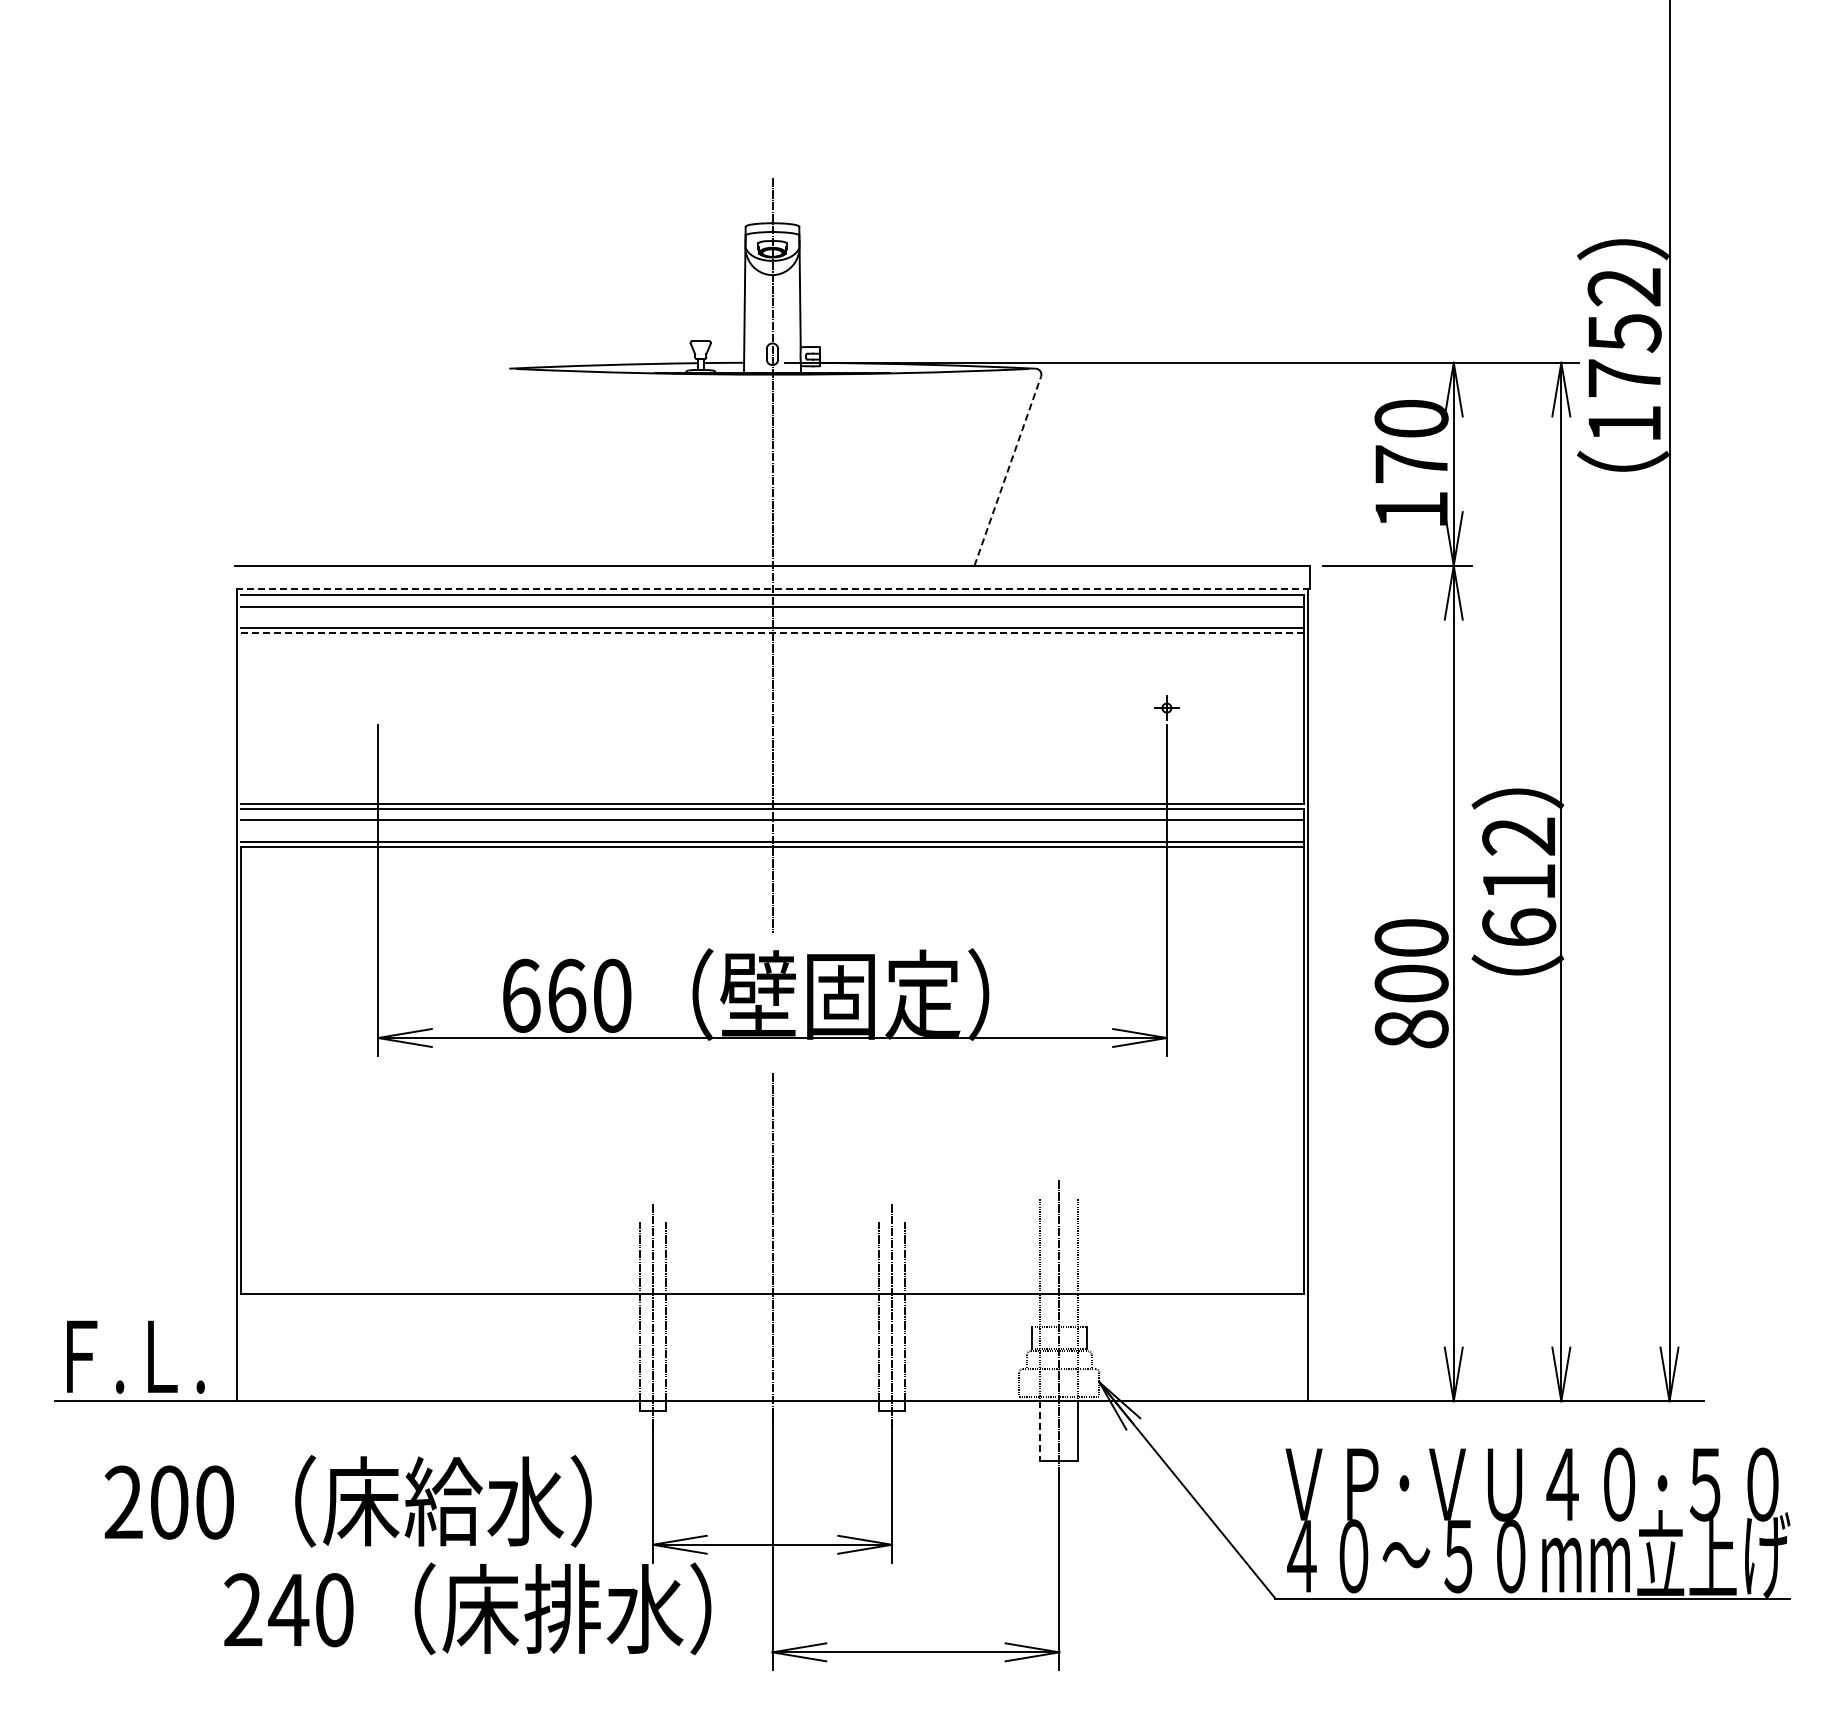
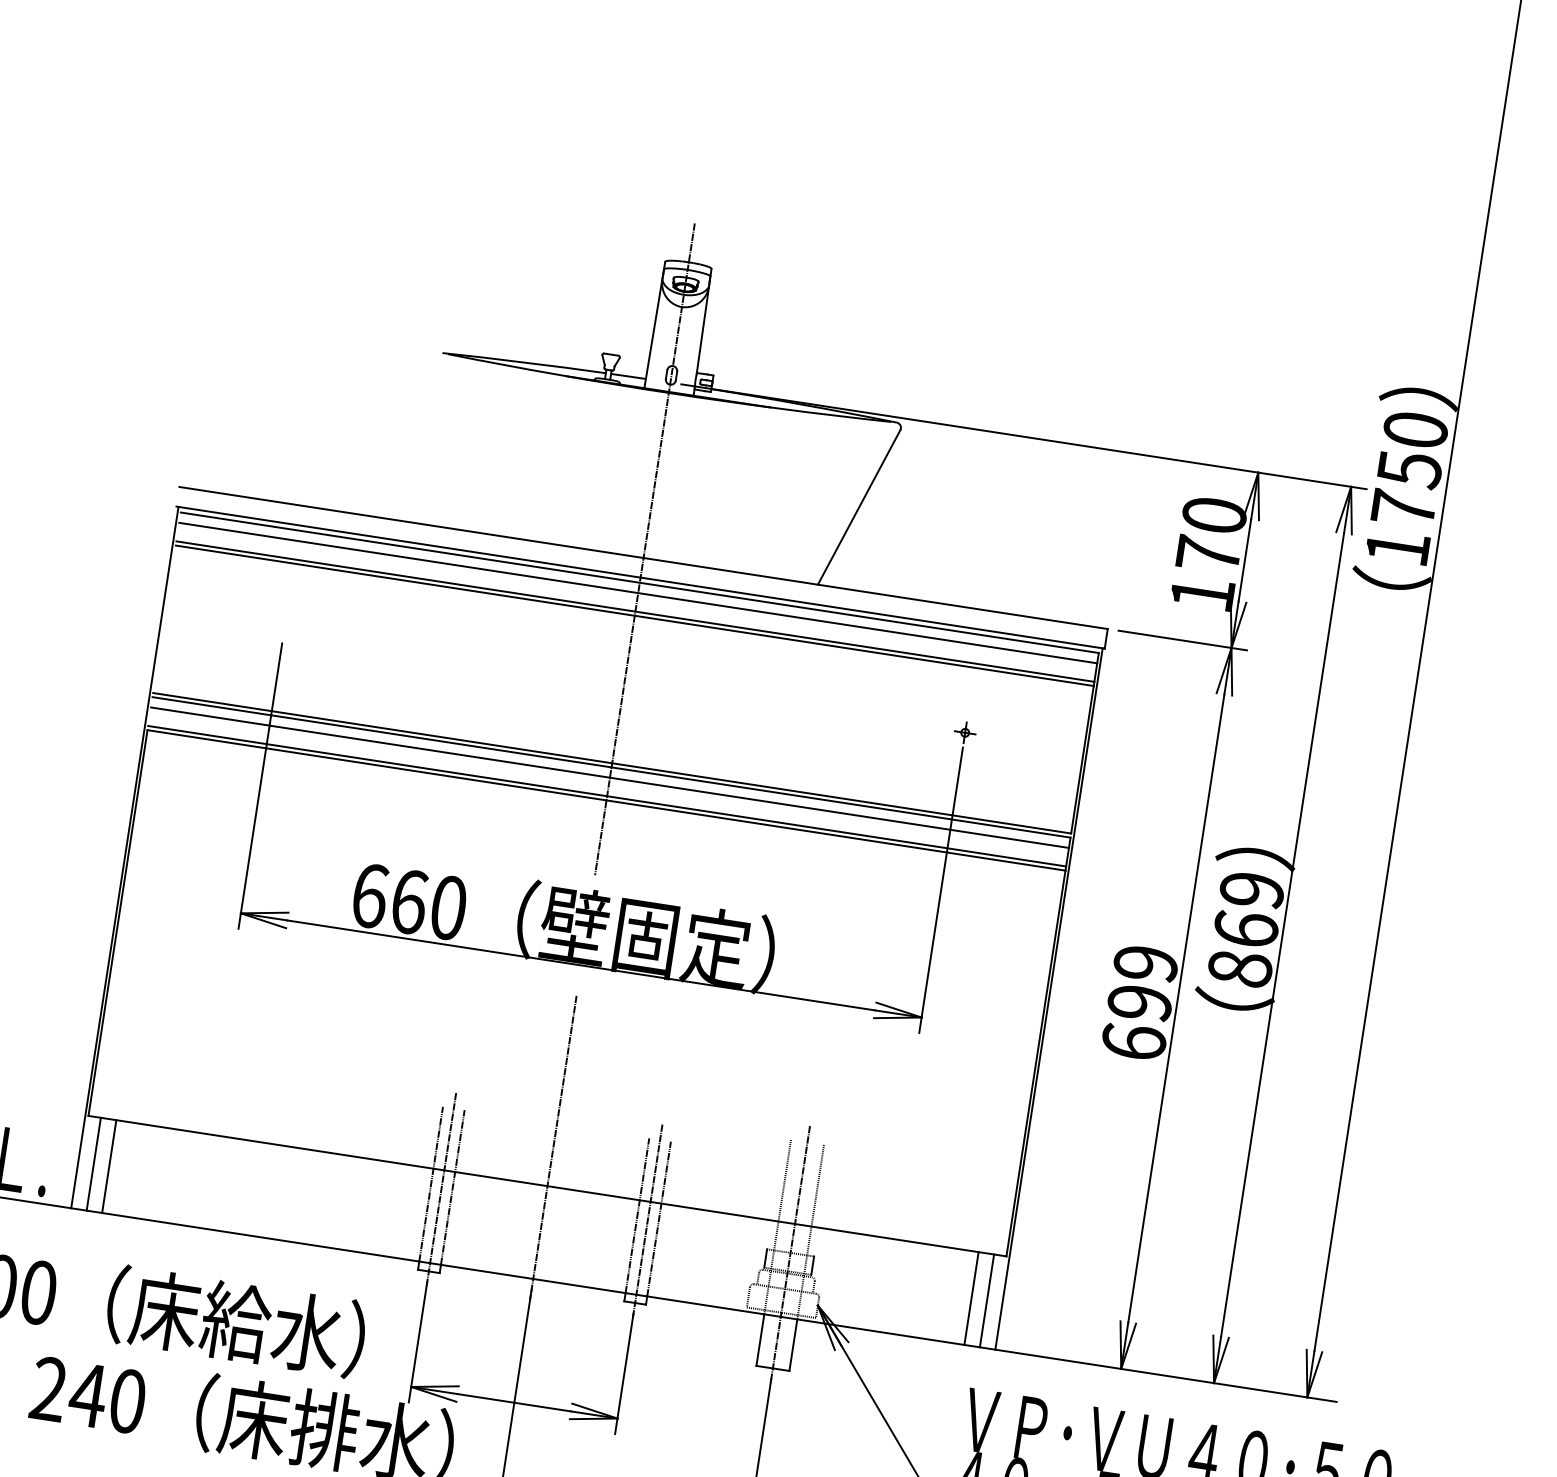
text: (1624, 287) -> (1415, 430), 1752 -> 1750
line: (1007, 470) -> (858, 506), dashed -> solid
line: (772, 588) -> (640, 577), dashed -> solid
line: (772, 632) -> (634, 615), dashed -> solid
text: (1519, 881) -> (1246, 929), 612 -> 869
text: (1411, 983) -> (1139, 1002), 800 -> 699
line: (254, 1347) -> (93, 1164), added
line: (272, 1347) -> (108, 1166), added
line: (1272, 1347) -> (971, 1298), added
line: (1290, 1347) -> (987, 1300), added
line: (1040, 1431) -> (760, 1340), dashed -> solid

